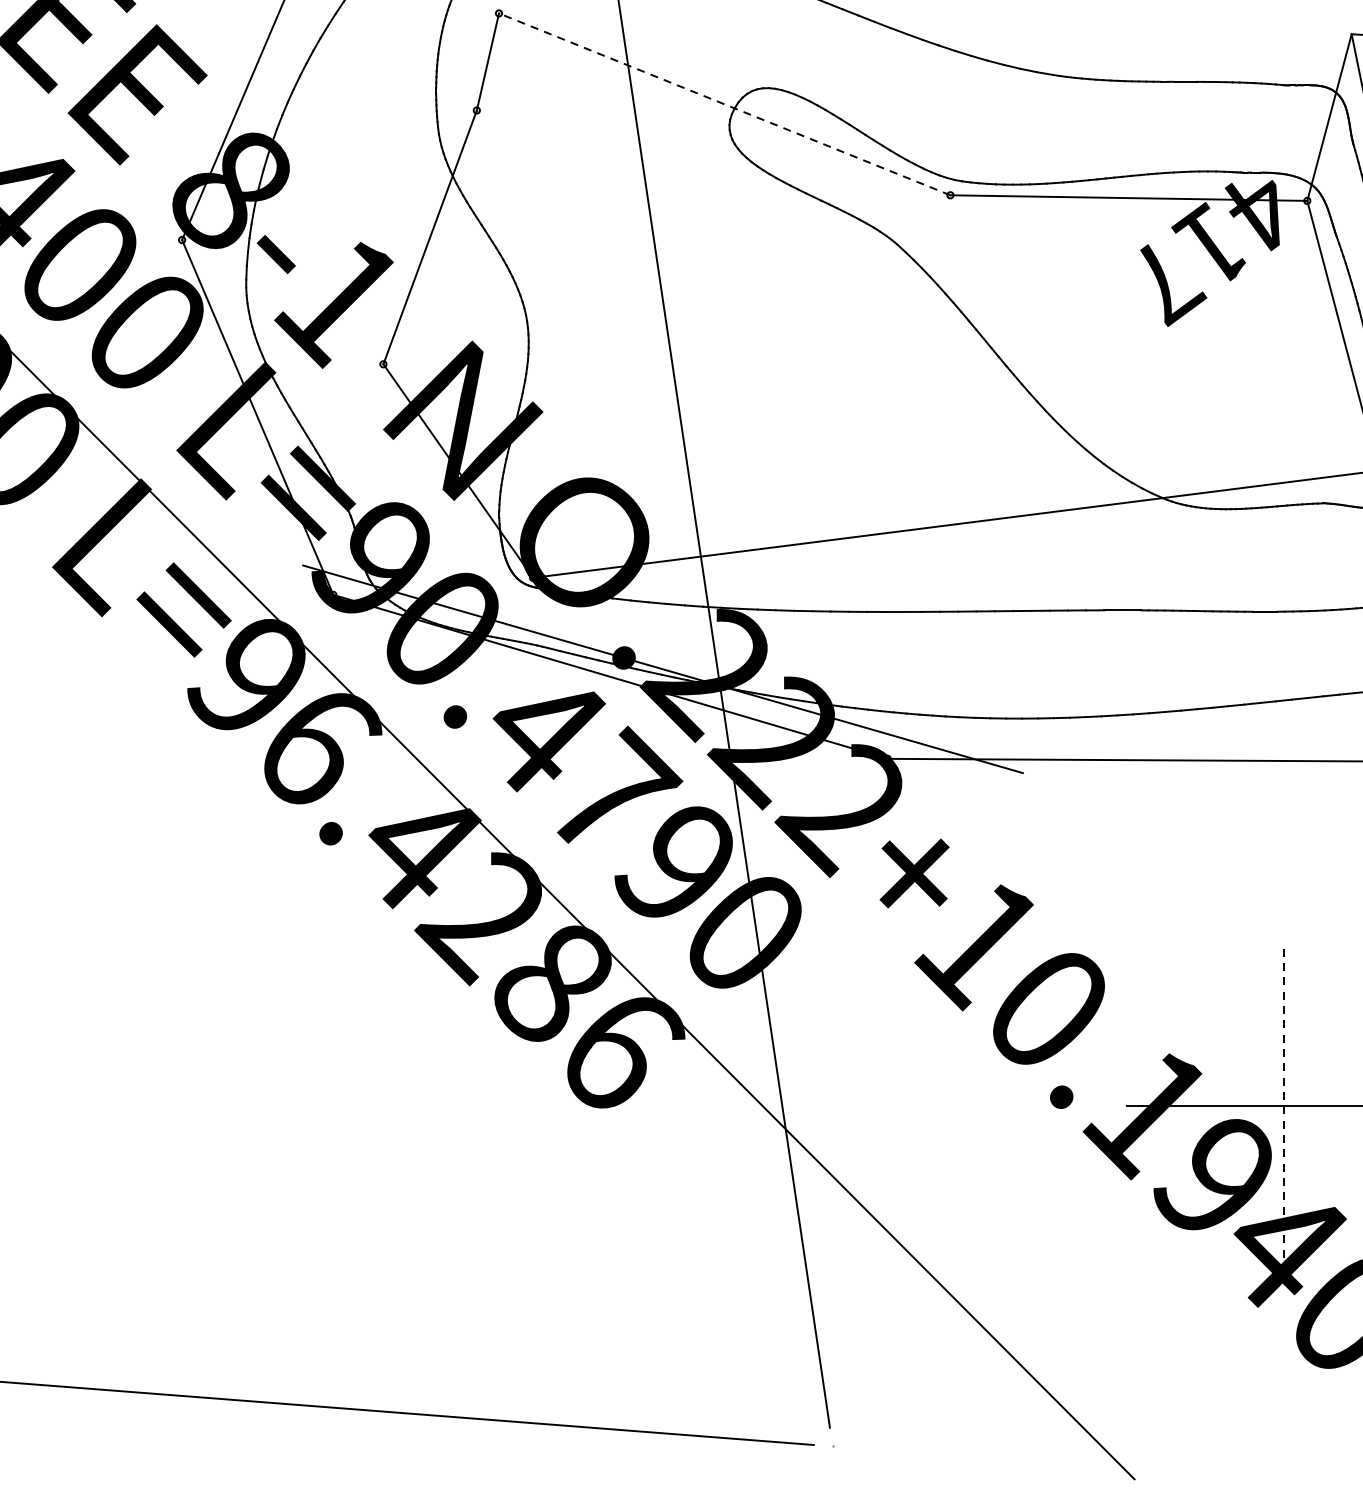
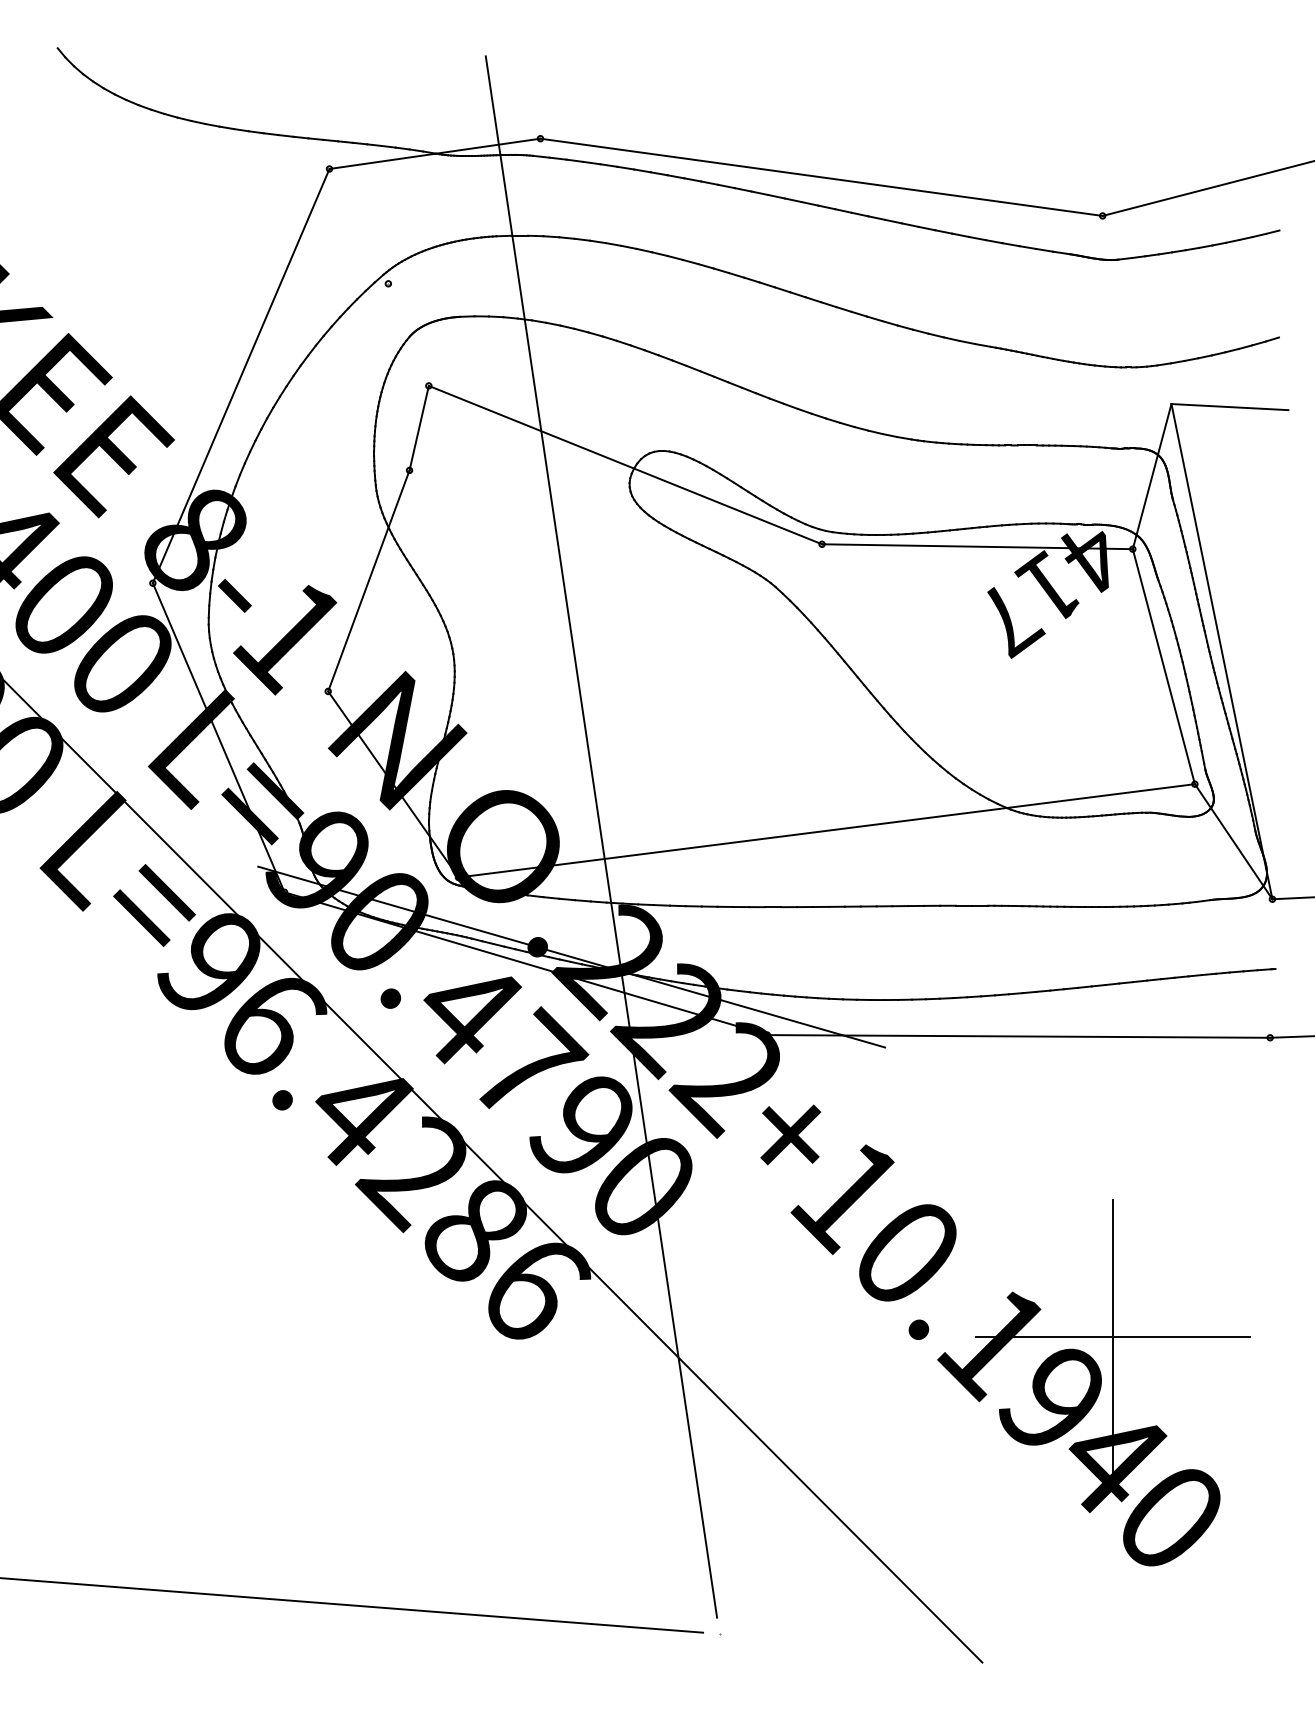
line: (724, 104) -> (625, 465), dashed -> solid
line: (1283, 1106) -> (1112, 1337), dashed -> solid

